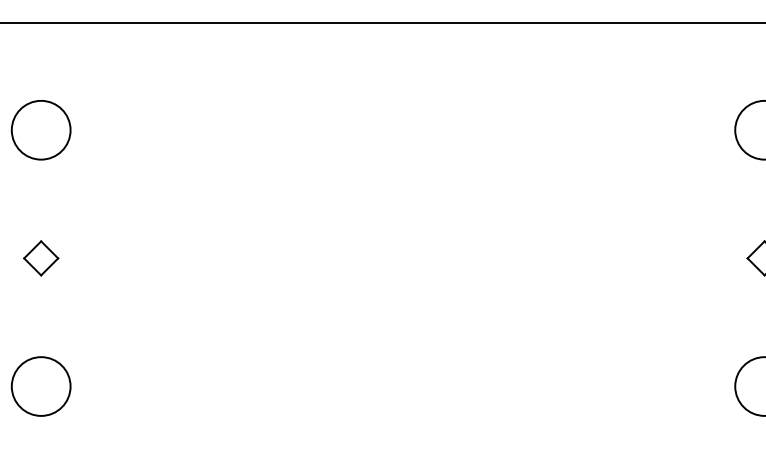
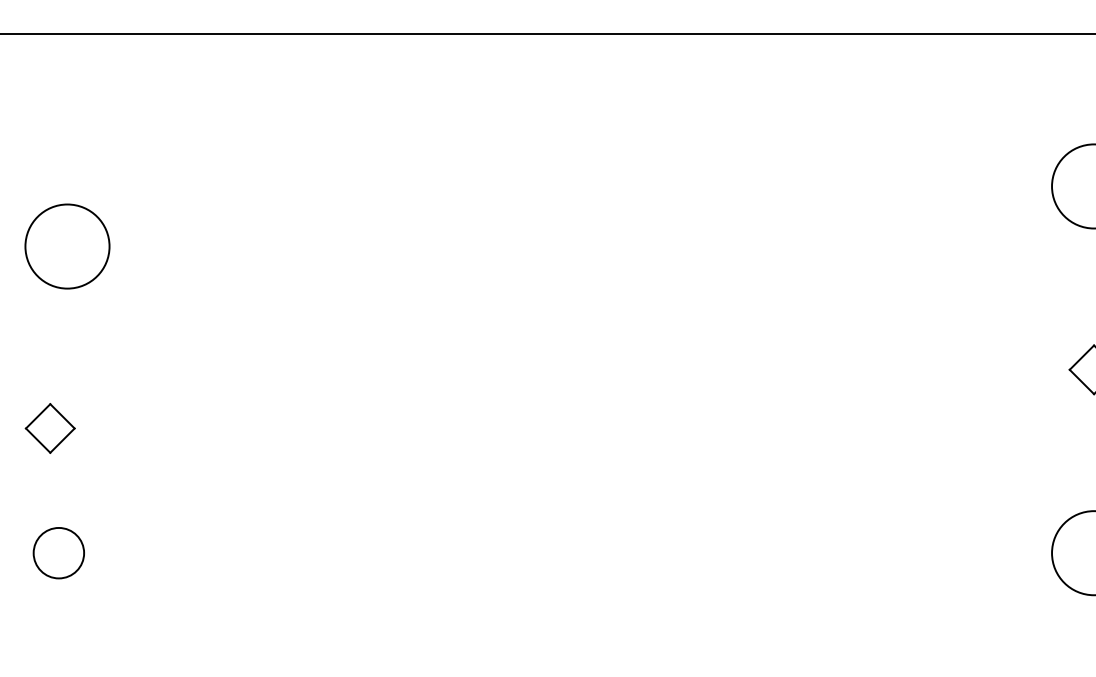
circle: (40, 130) -> (66, 246), moved
part: (41, 258) -> (50, 428), moved
circle: (40, 386) -> (57, 553), size x0.6

